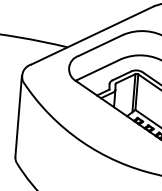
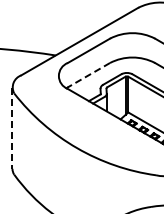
line: (98, 69) -> (88, 75), solid -> dashed
line: (18, 116) -> (12, 128), solid -> dashed

